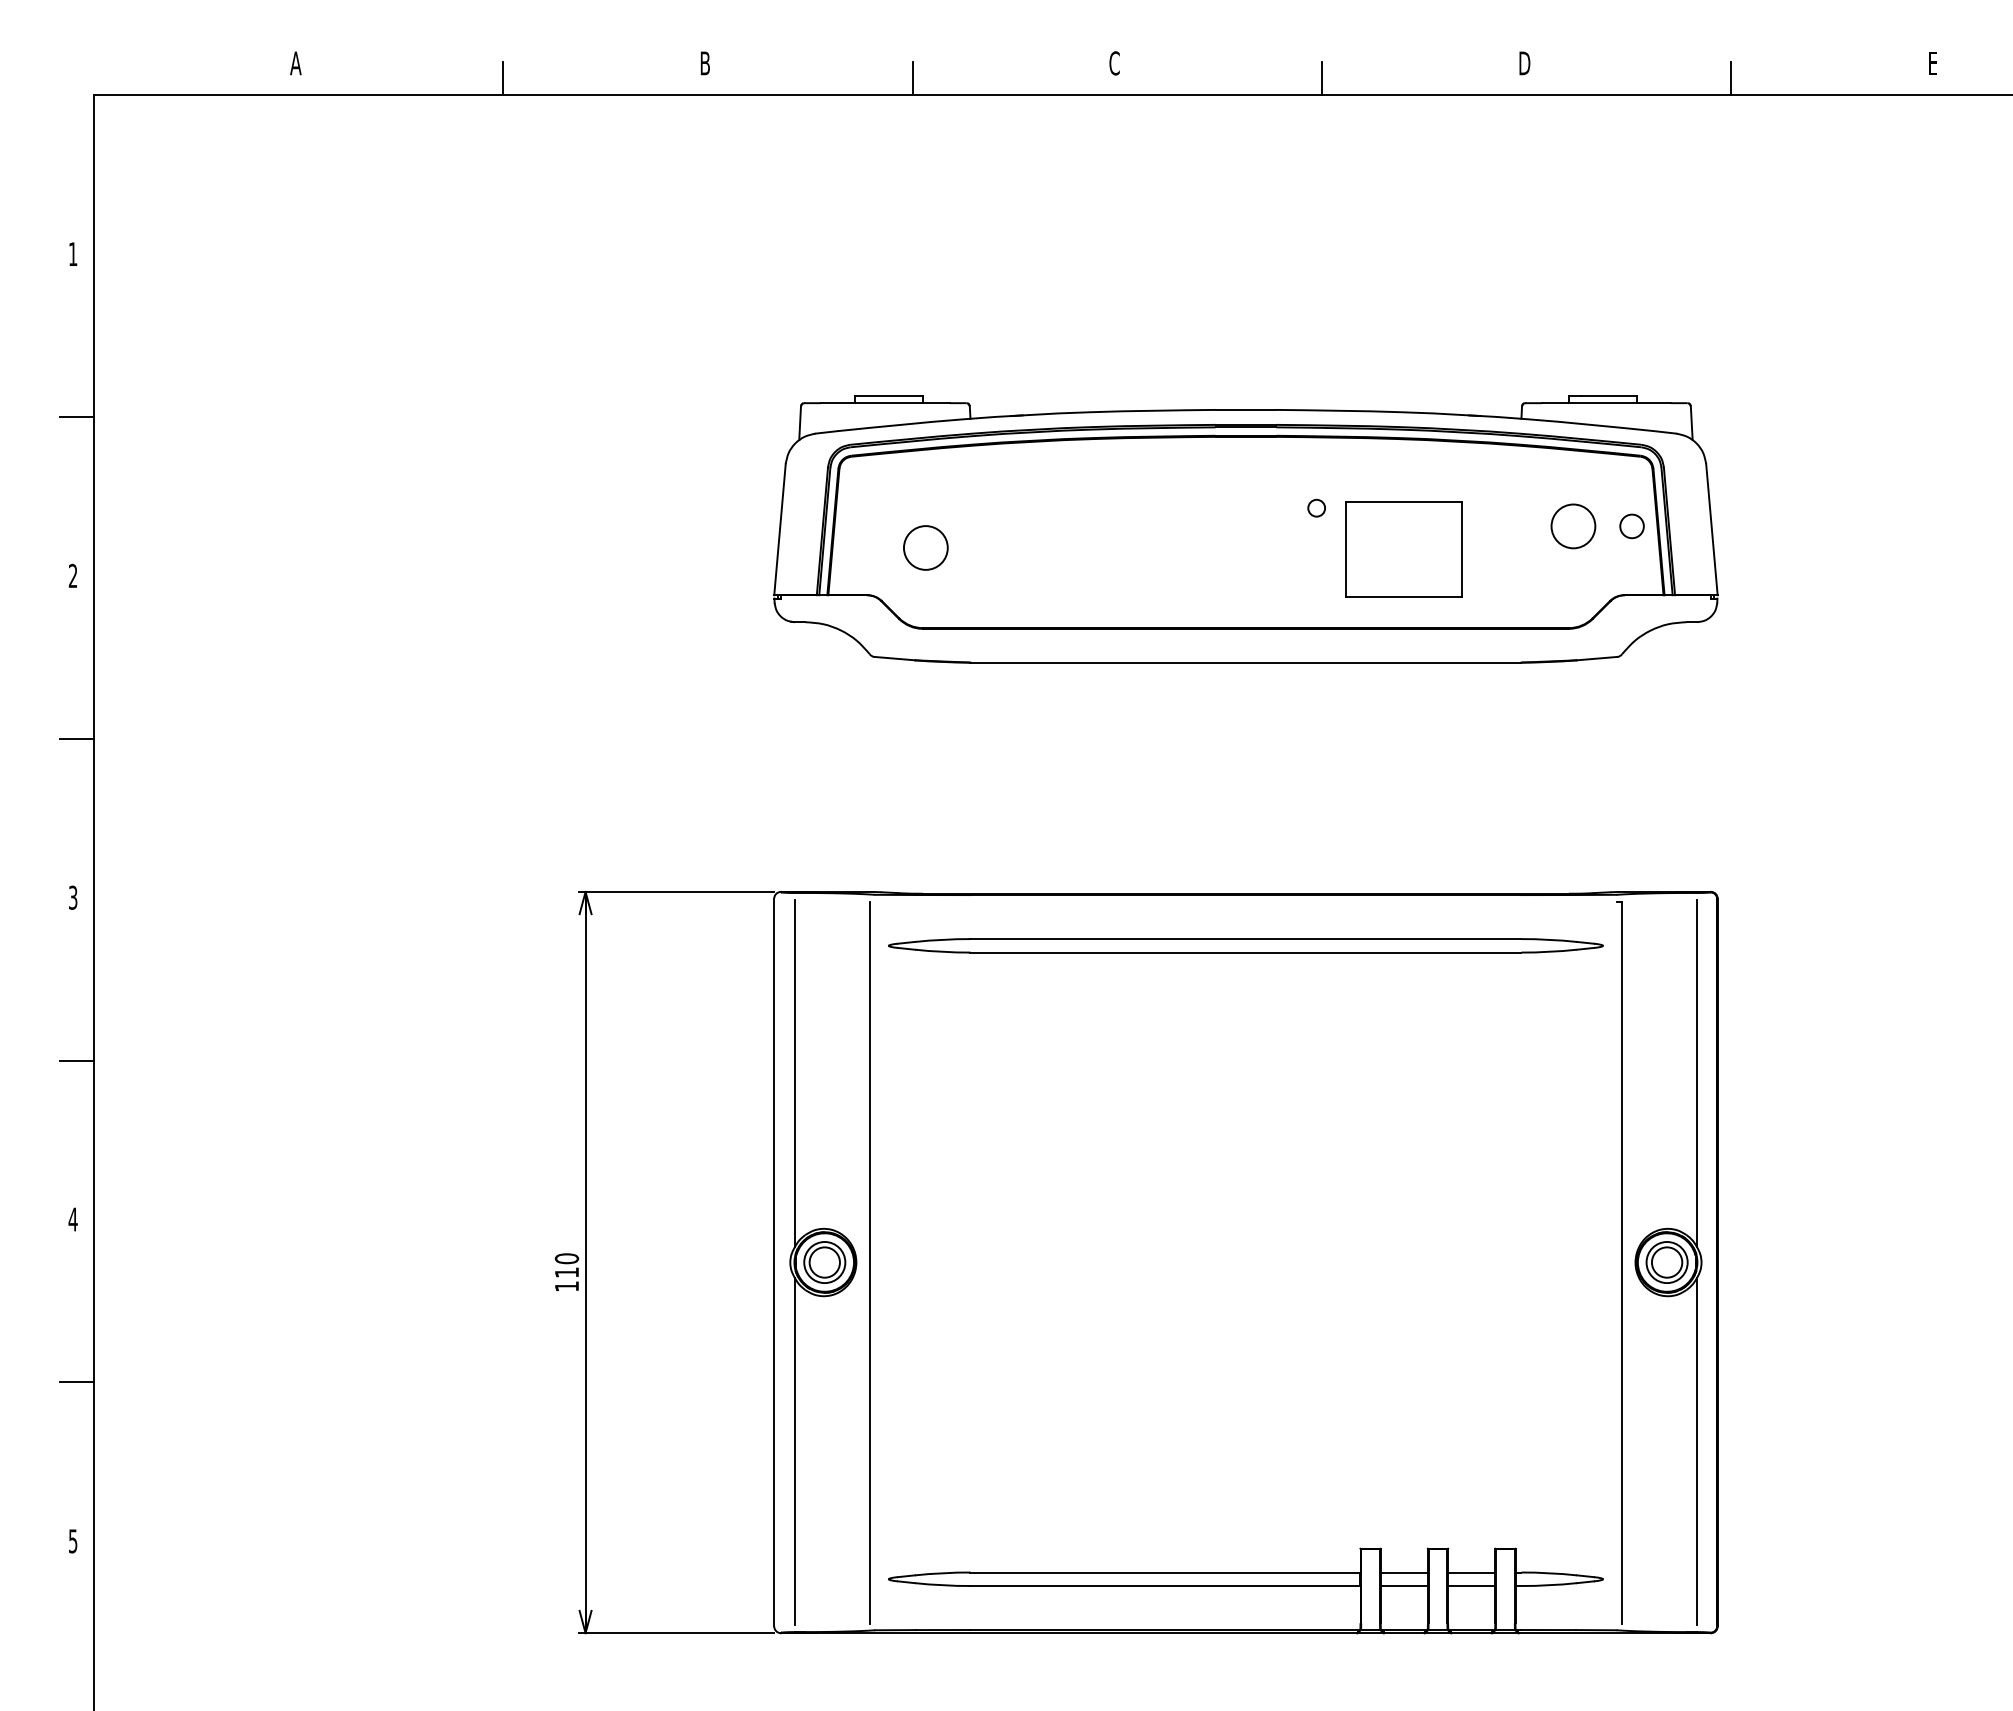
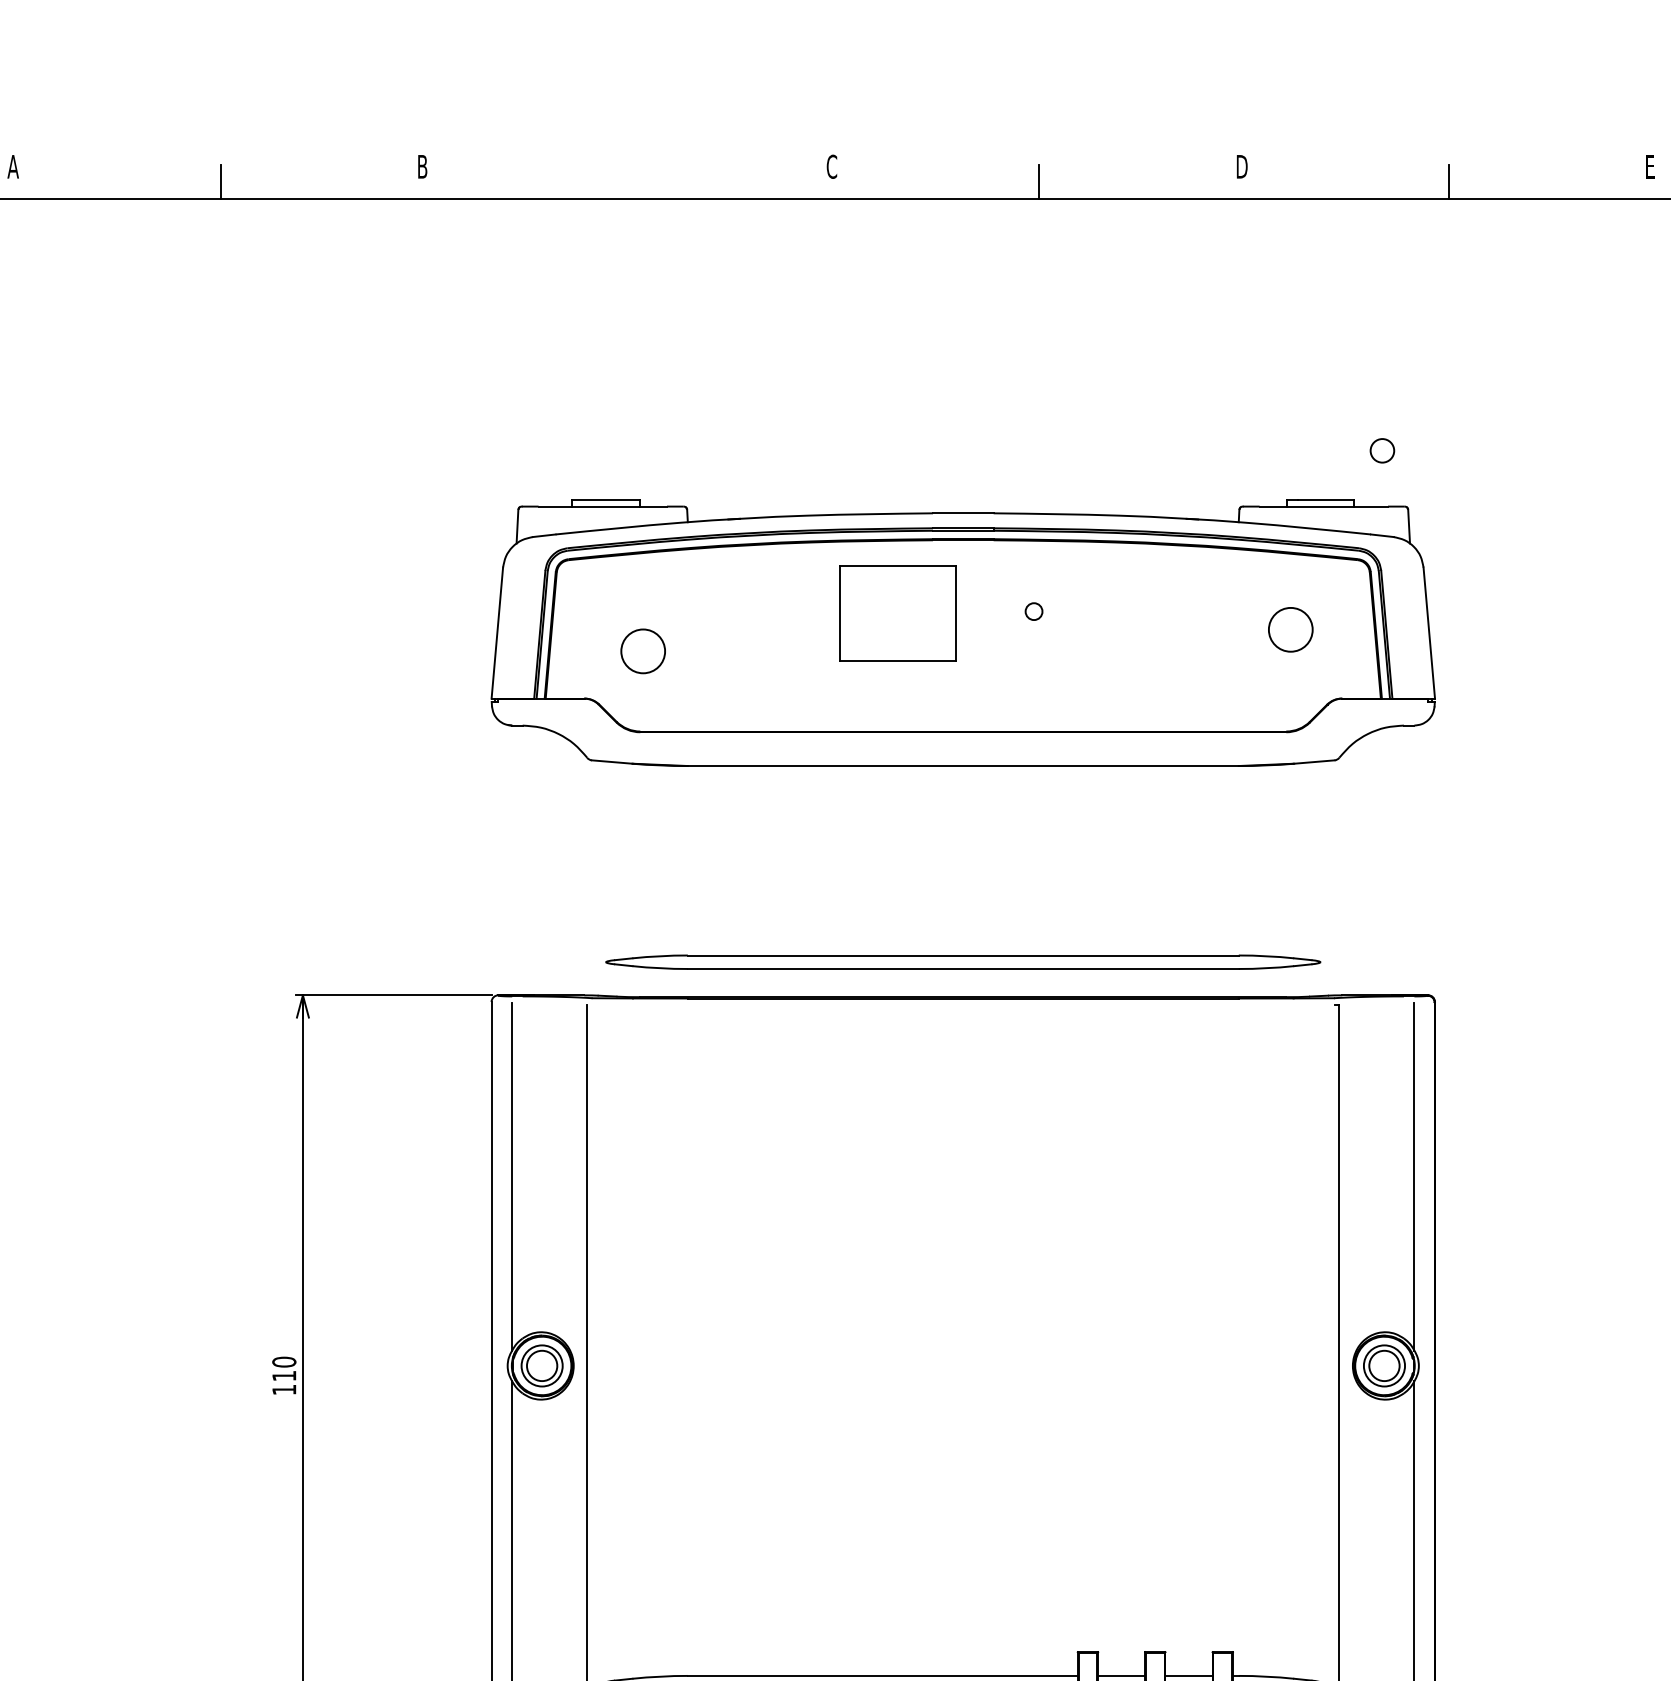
line: (912, 78) -> (629, 181), removed
circle: (1631, 526) -> (1381, 450), moved
part: (1403, 549) -> (896, 613), moved
part: (1245, 945) -> (962, 961), moved

